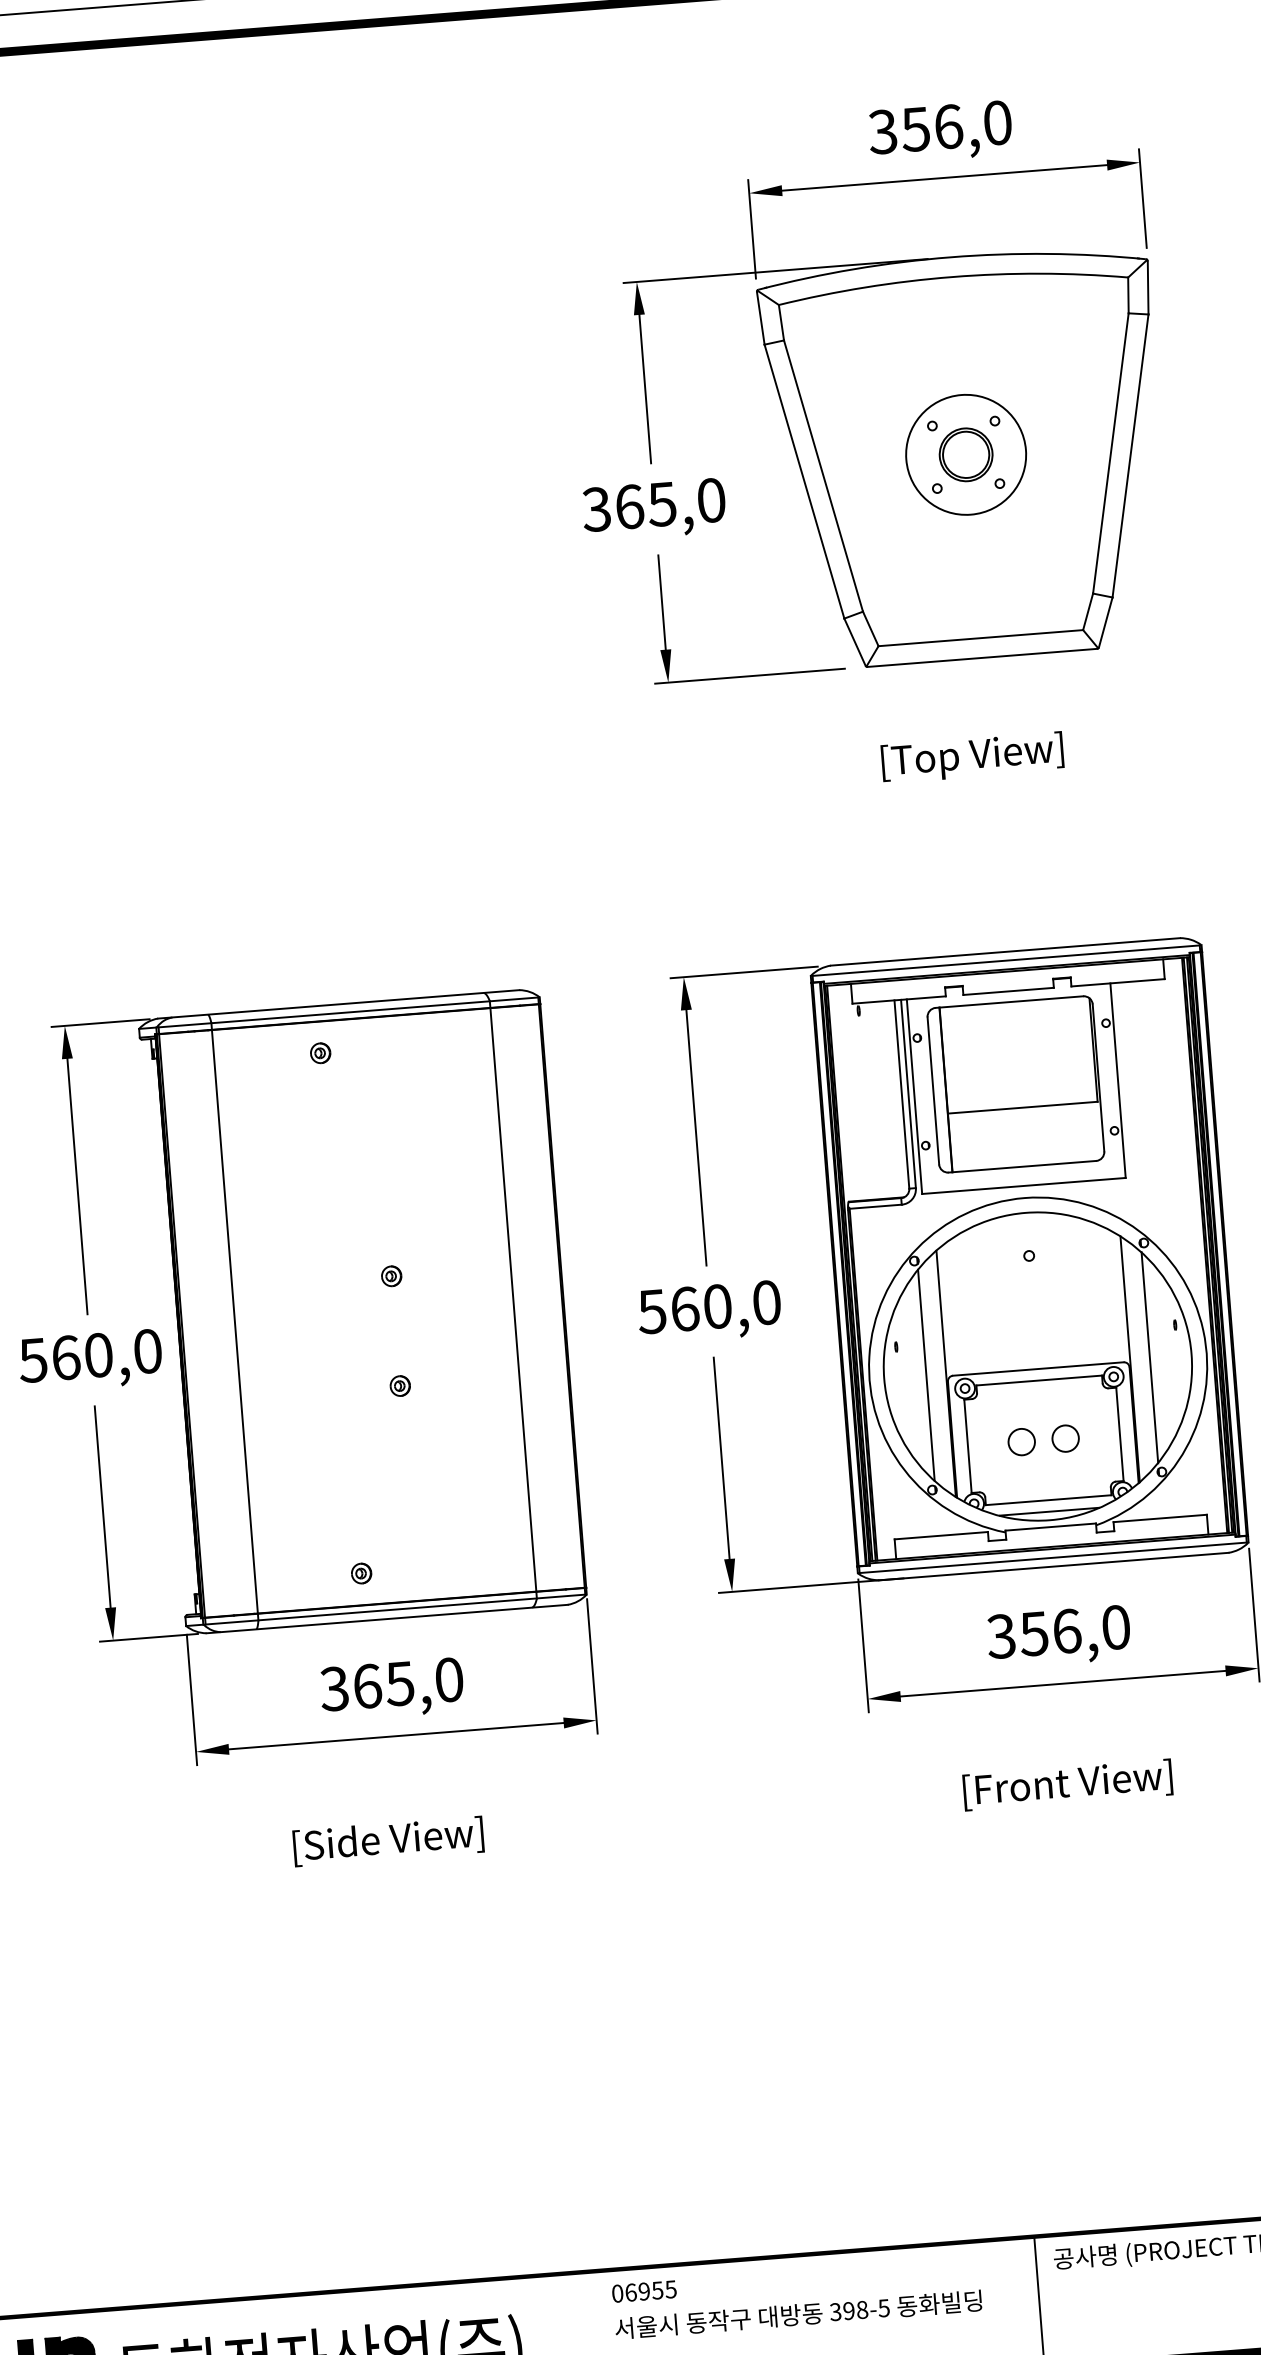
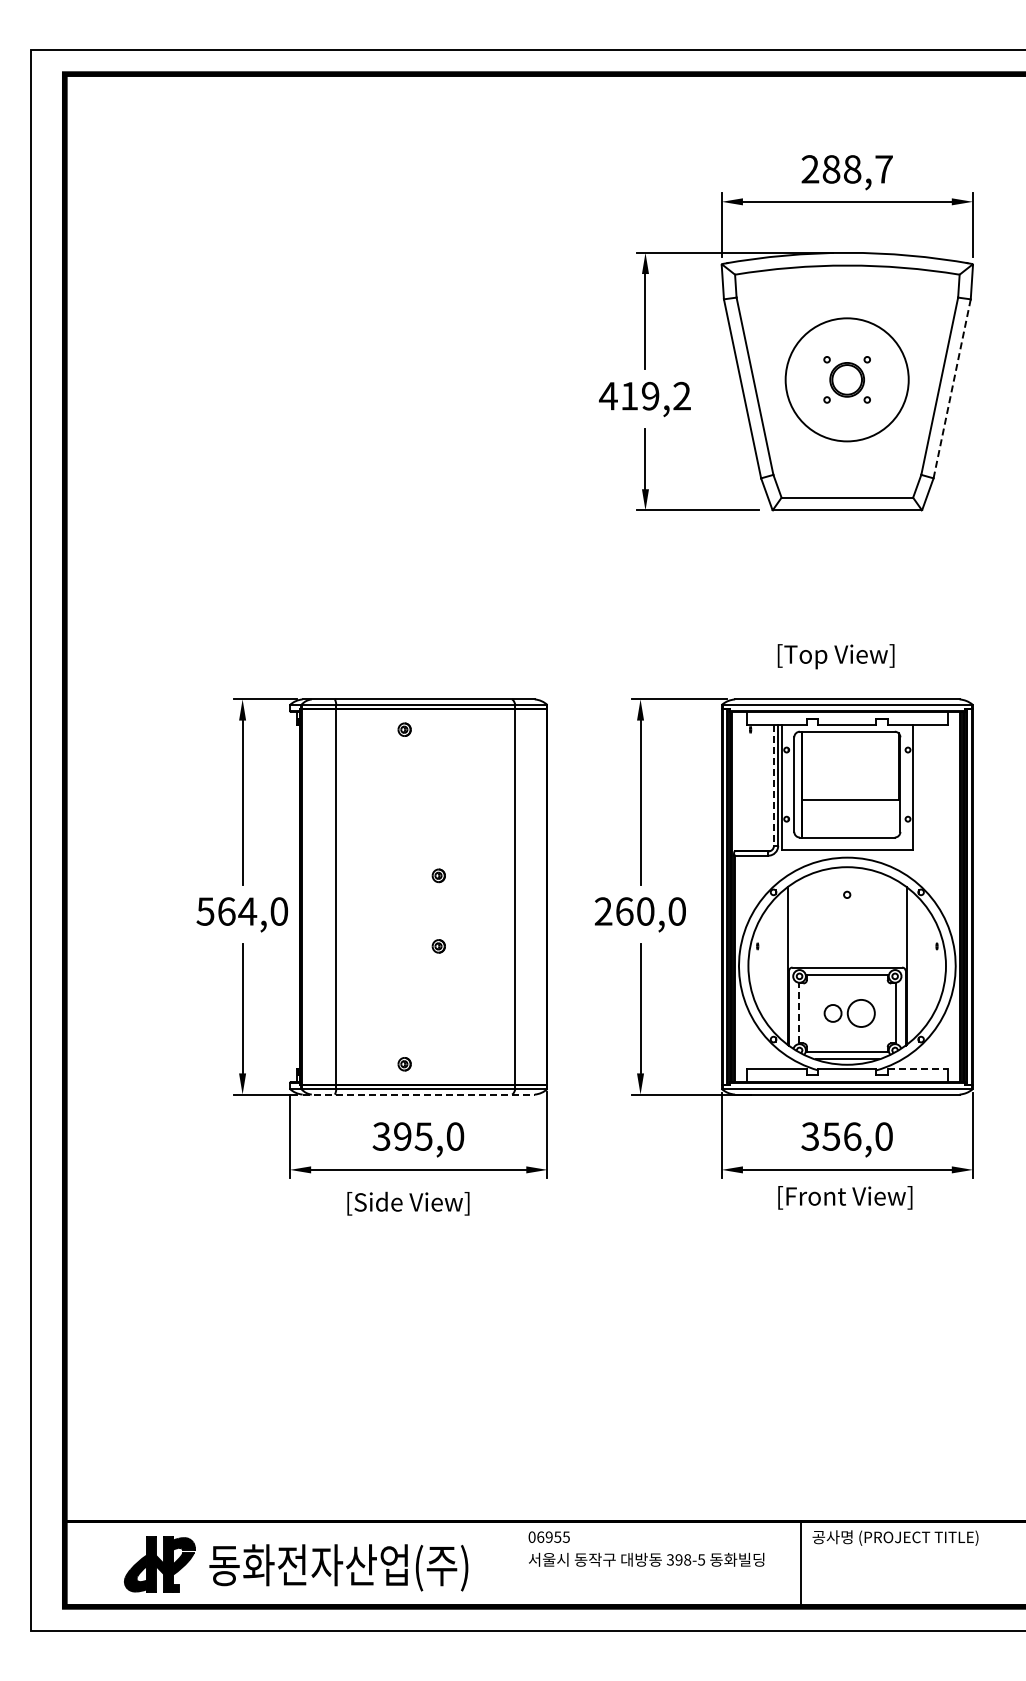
text: (939, 127) -> (846, 169), 356,0 -> 288,7
circle: (965, 454) -> (846, 379), size x1.6
line: (1131, 456) -> (952, 389), solid -> dashed
text: (652, 503) -> (644, 395), 365,0 -> 419,2
text: (971, 757) -> (835, 656), moved
line: (901, 1094) -> (773, 785), solid -> dashed
text: (652, 1311) -> (603, 911), 560,0 -> 260,0
text: (98, 1355) -> (247, 911), 560,0 -> 564,0
line: (1150, 1356) -> (919, 965), removed
line: (926, 1374) -> (775, 965), removed
circle: (1064, 1437) -> (860, 1012), size x1.6
line: (967, 1446) -> (798, 1013), solid -> dashed
line: (1159, 1518) -> (917, 1069), solid -> dashed
line: (388, 1618) -> (419, 1094), solid -> dashed
text: (367, 1686) -> (402, 1136), 365,0 -> 395,0
text: (1068, 1784) -> (845, 1197), moved
text: (388, 1841) -> (408, 1203), moved

